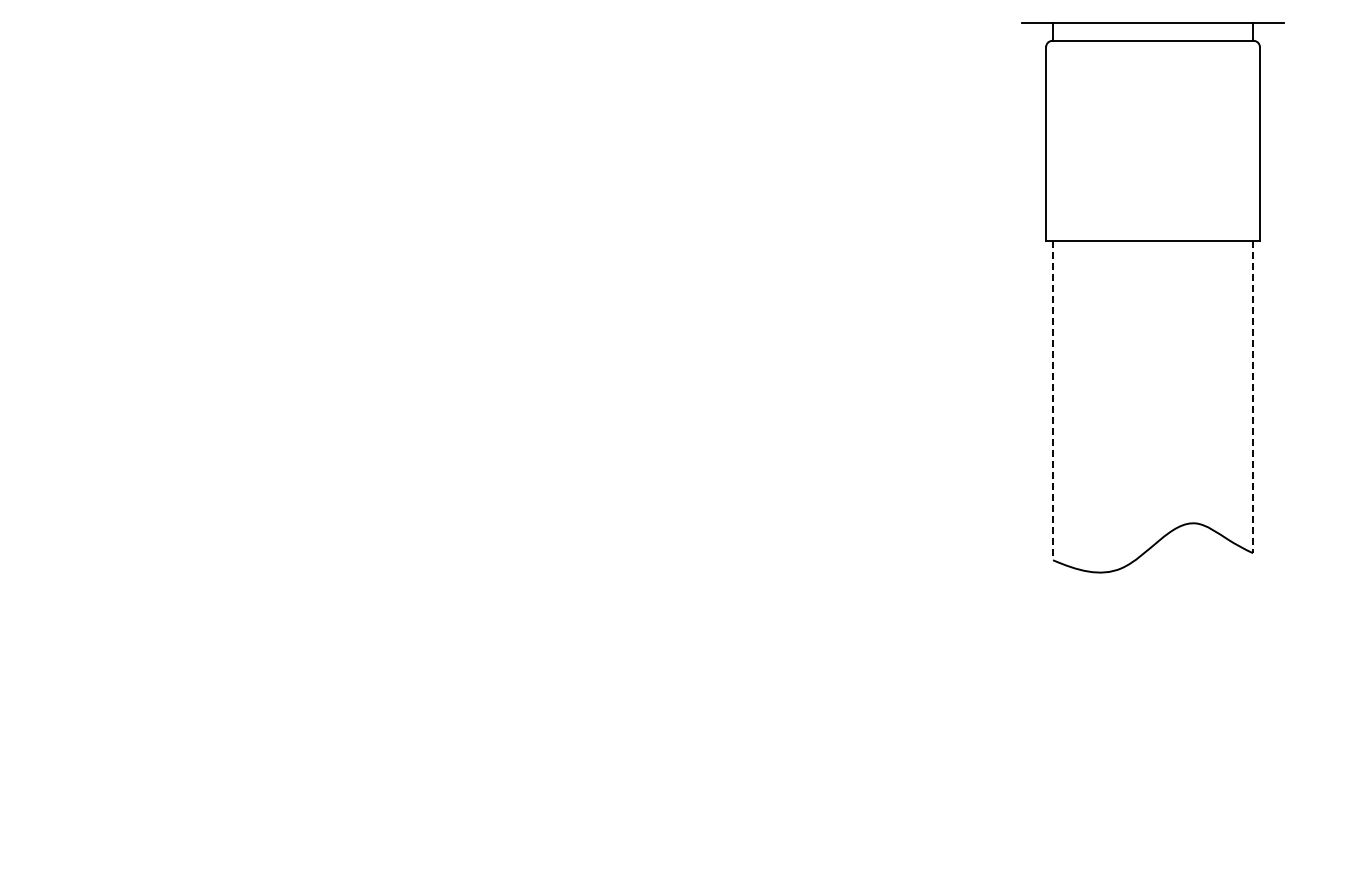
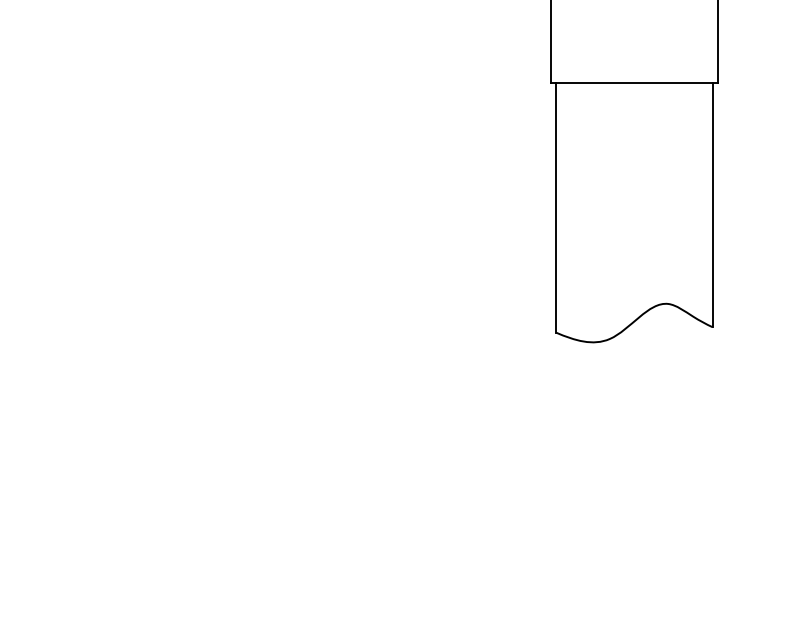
line: (1253, 397) -> (712, 205), dashed -> solid
line: (1053, 400) -> (556, 207), dashed -> solid

